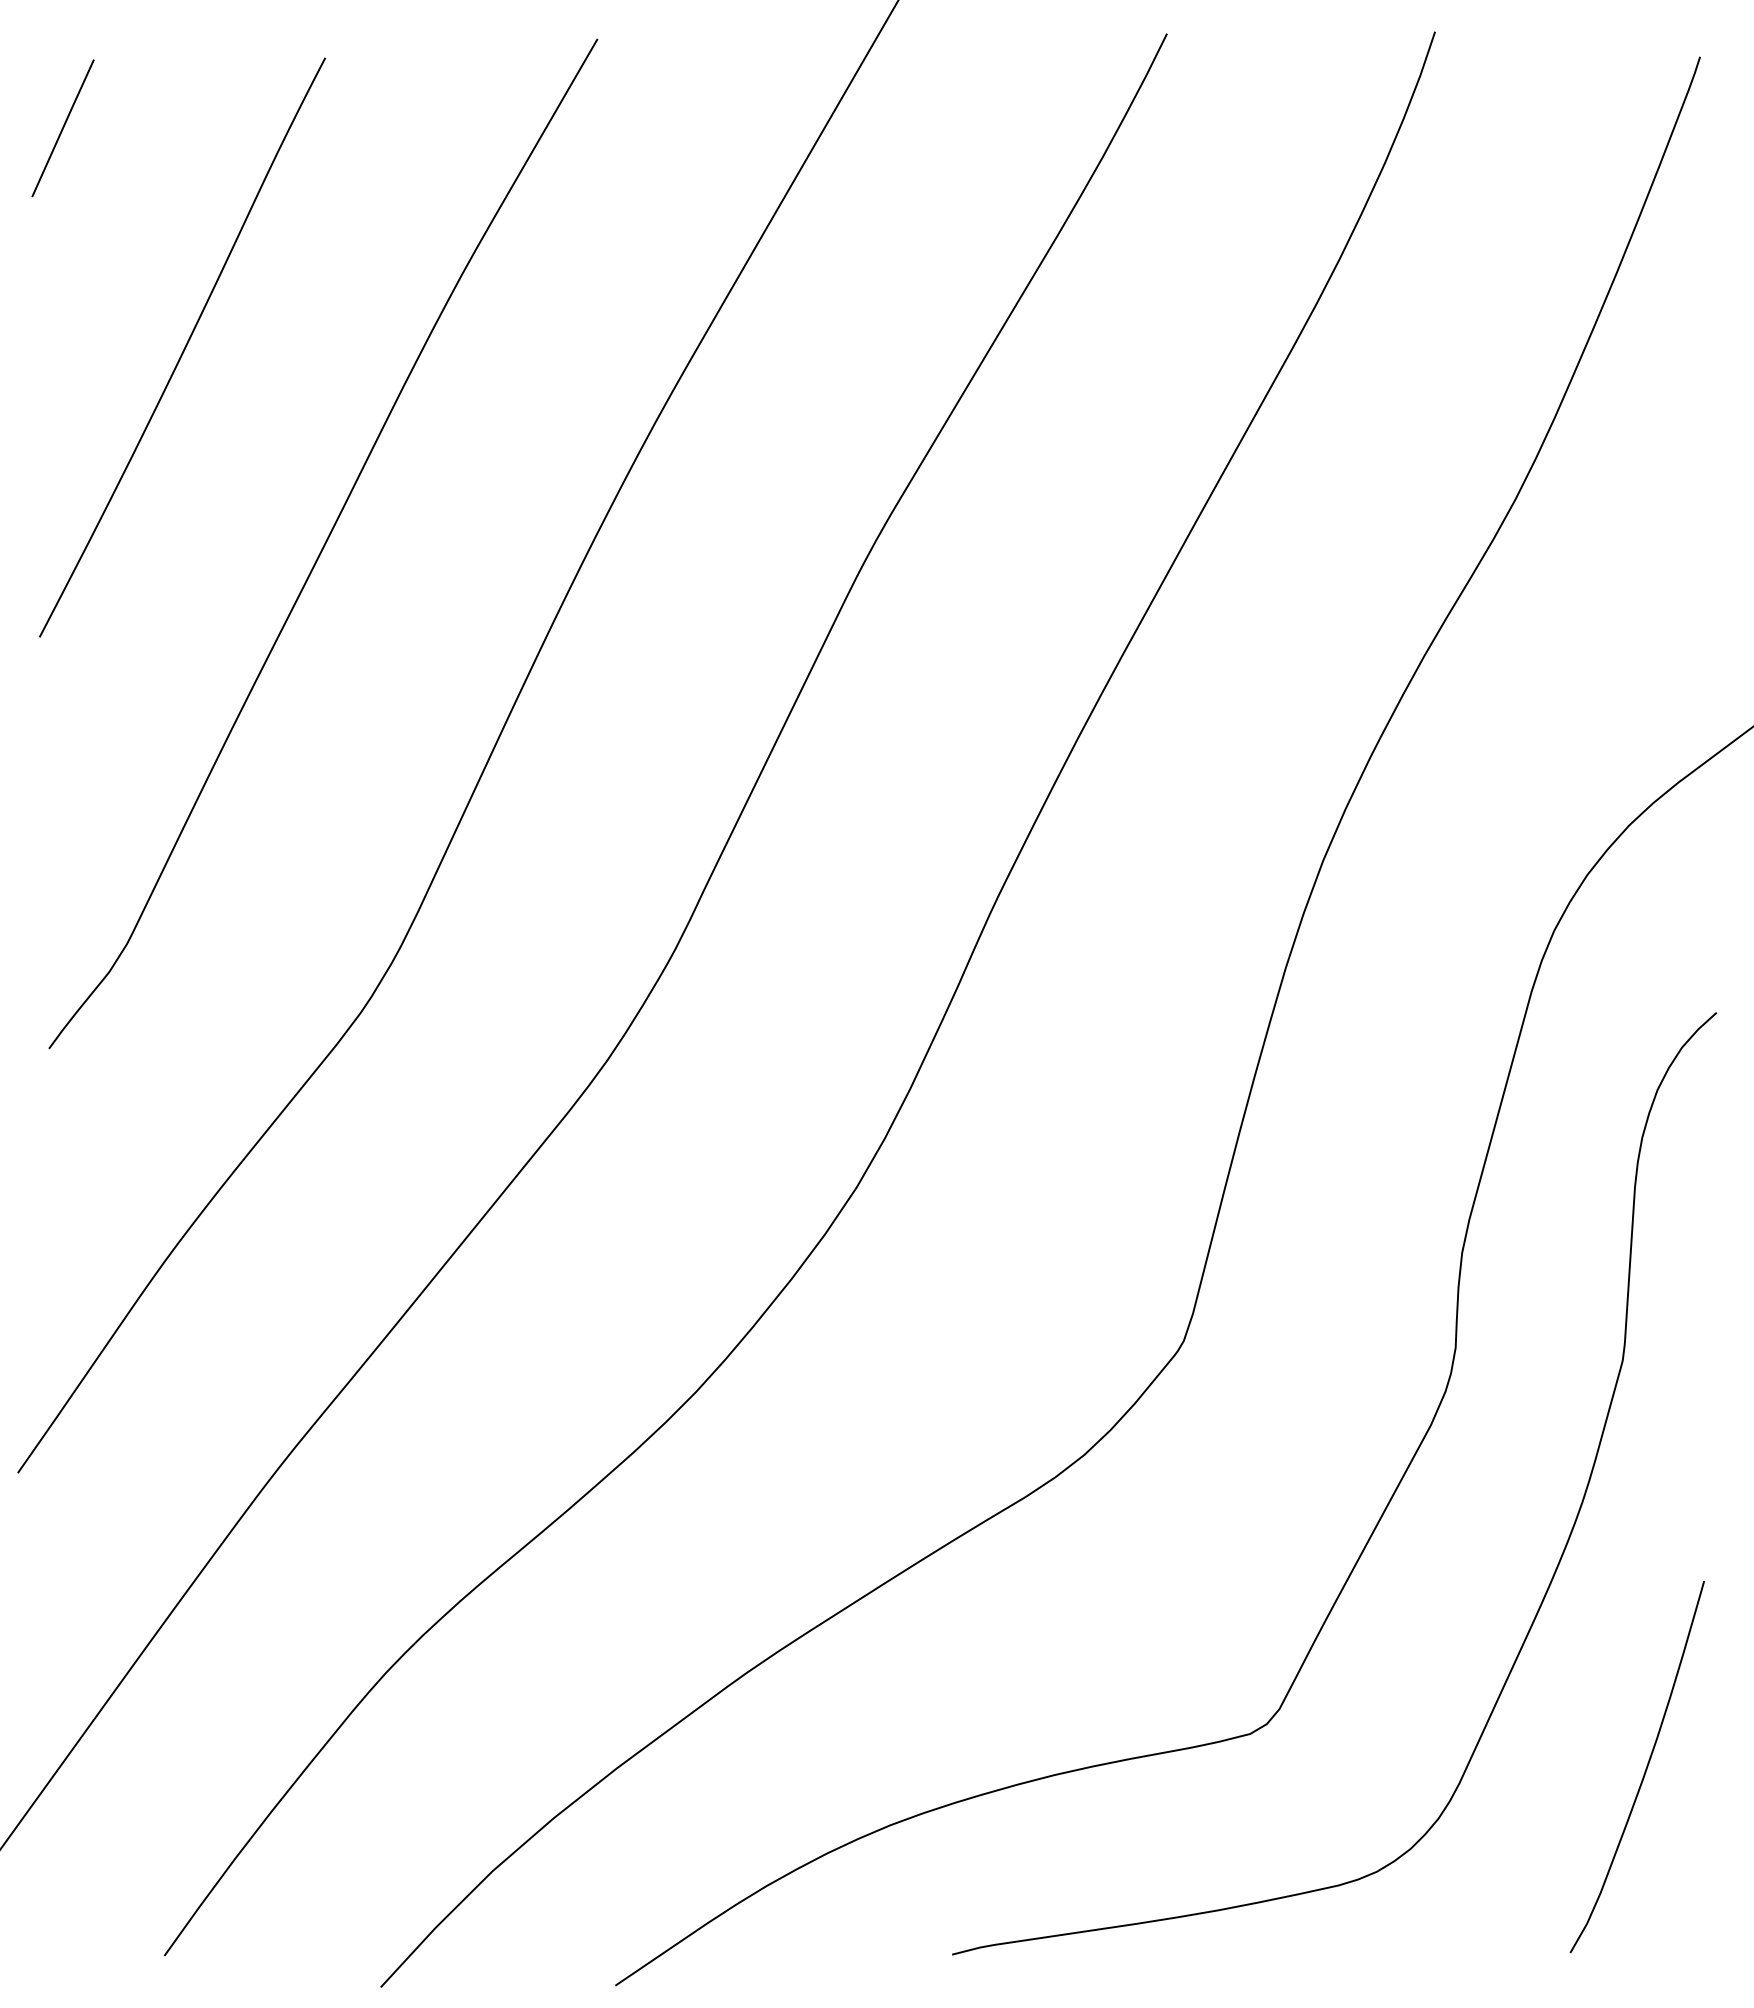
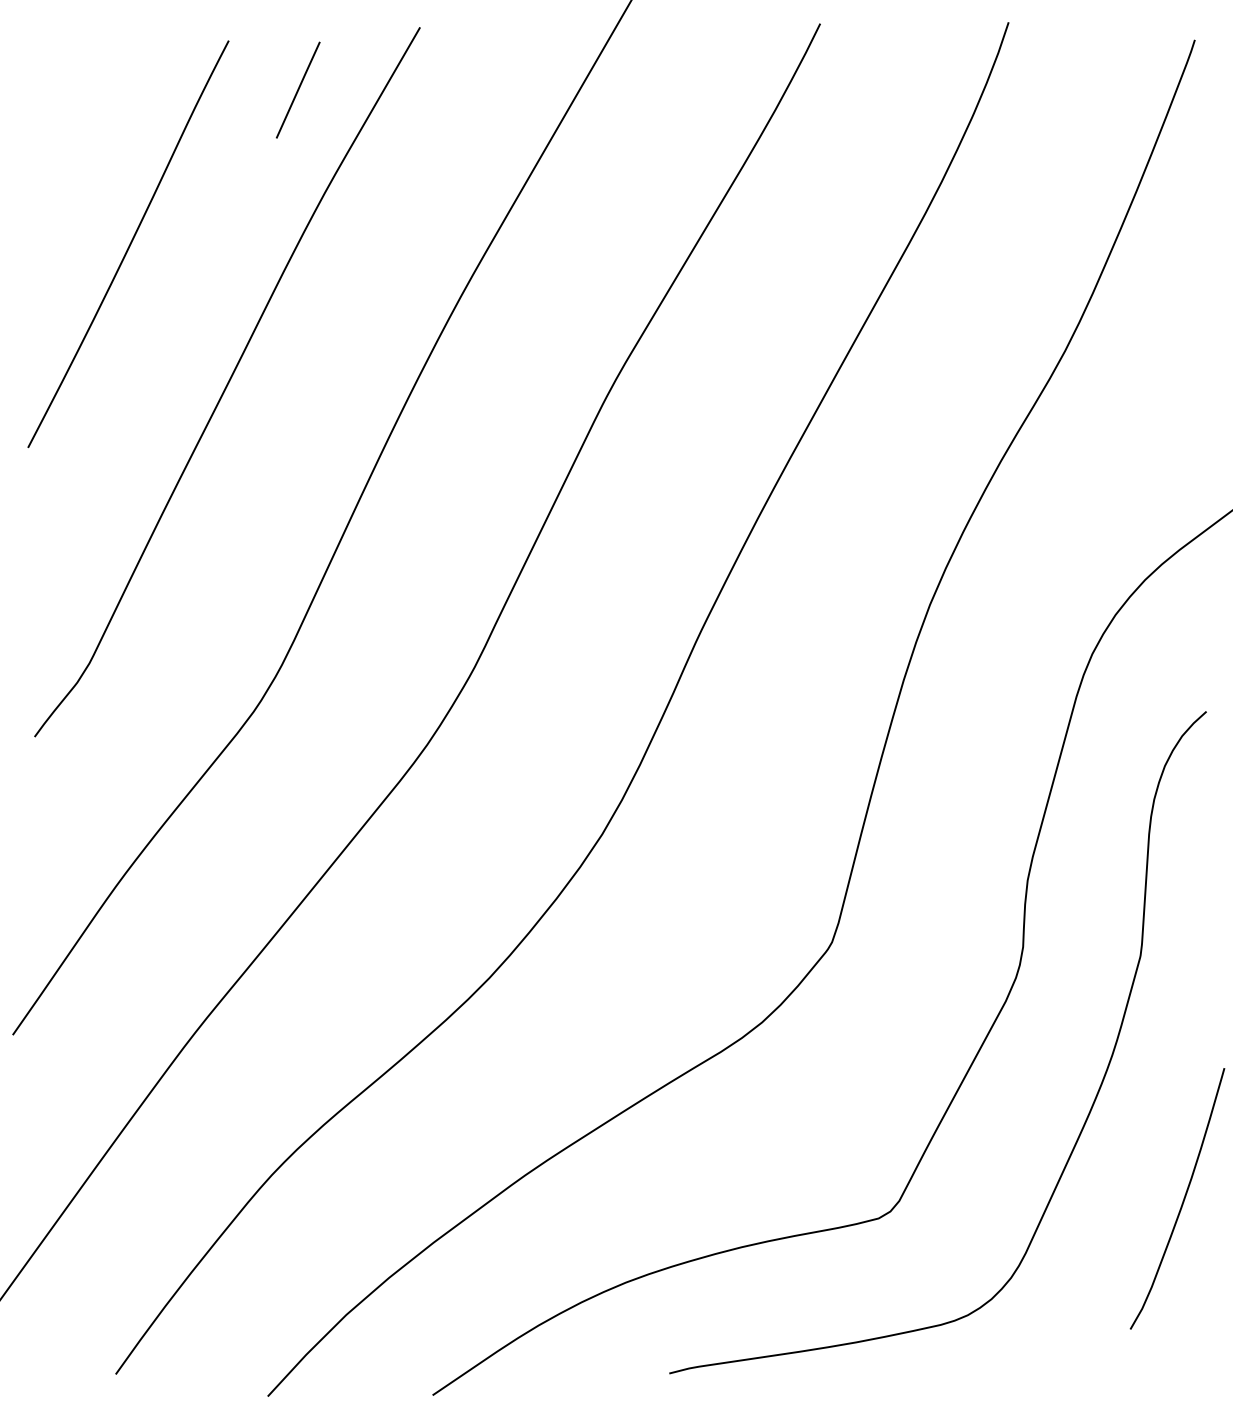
line: (62, 128) -> (297, 90), moved
curve: (1644, 1771) -> (1182, 1201), moved

